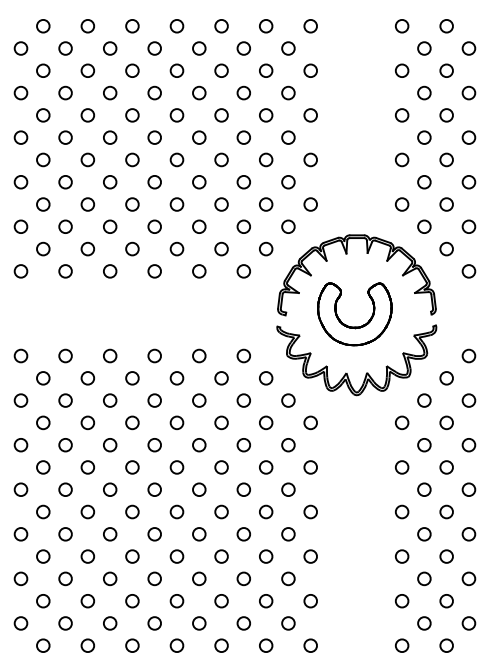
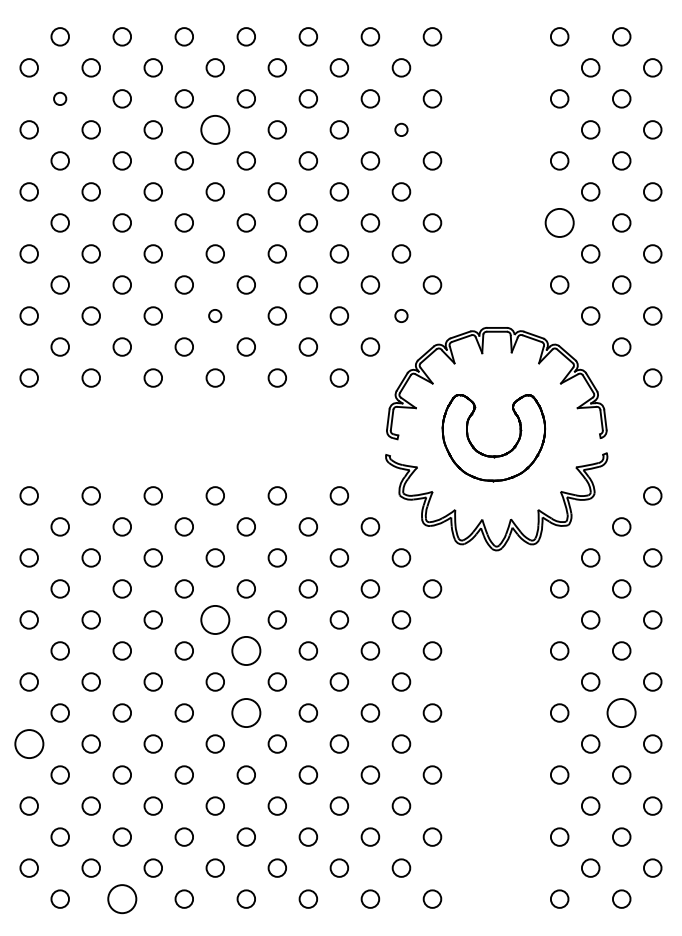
circle: (42, 70) -> (59, 98), size x0.7
circle: (154, 92) -> (215, 129), size x1.6
circle: (288, 92) -> (401, 129), size x0.7
circle: (401, 159) -> (559, 222), size x1.6
circle: (154, 226) -> (214, 315), size x0.7
circle: (288, 226) -> (401, 315), size x0.7
circle: (154, 444) -> (215, 619), size x1.6
circle: (177, 467) -> (246, 650), size x1.6
circle: (177, 511) -> (246, 712), size x1.6
circle: (446, 511) -> (621, 712), size x1.6
circle: (20, 533) -> (28, 743), size x1.6
circle: (88, 645) -> (122, 898), size x1.6

